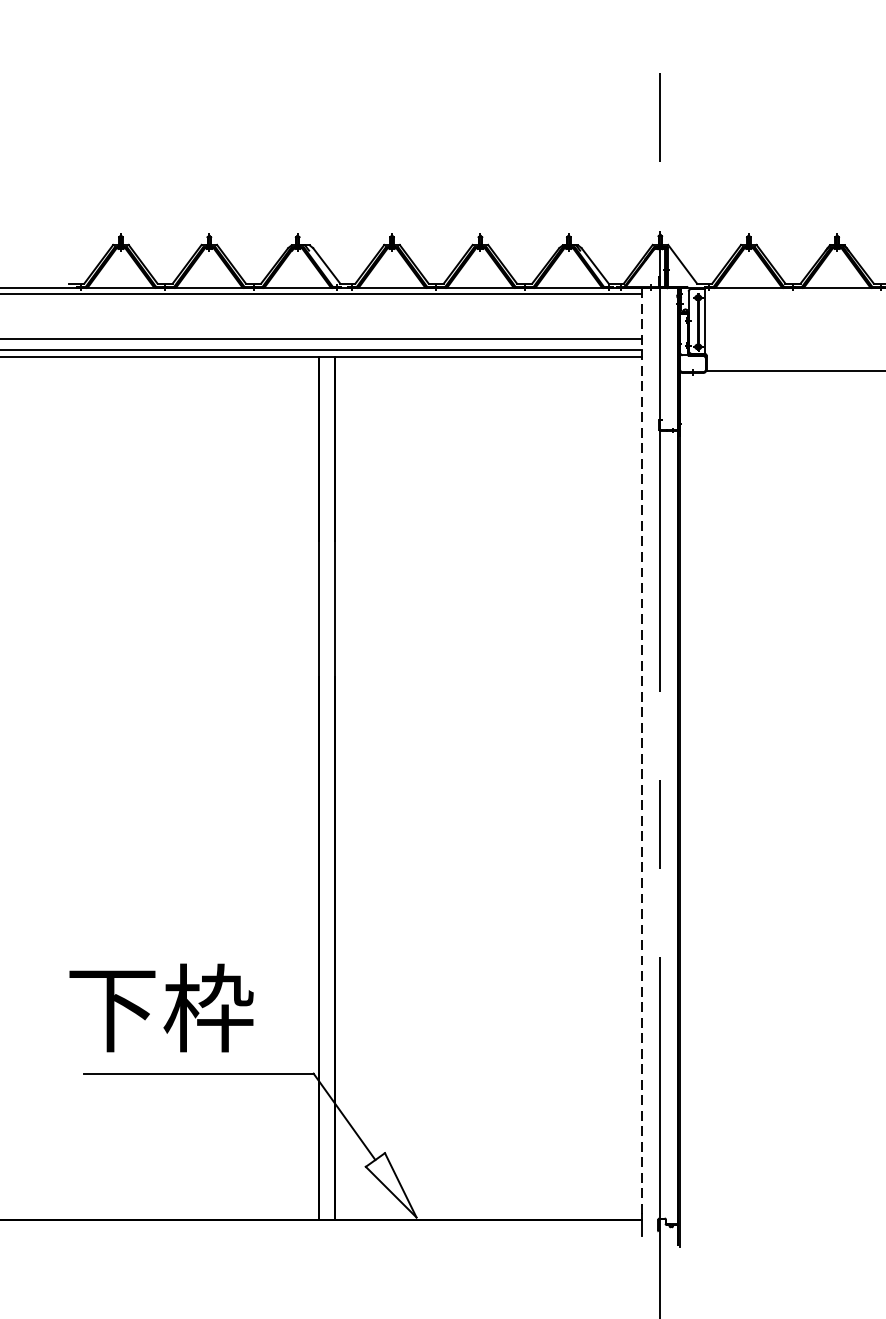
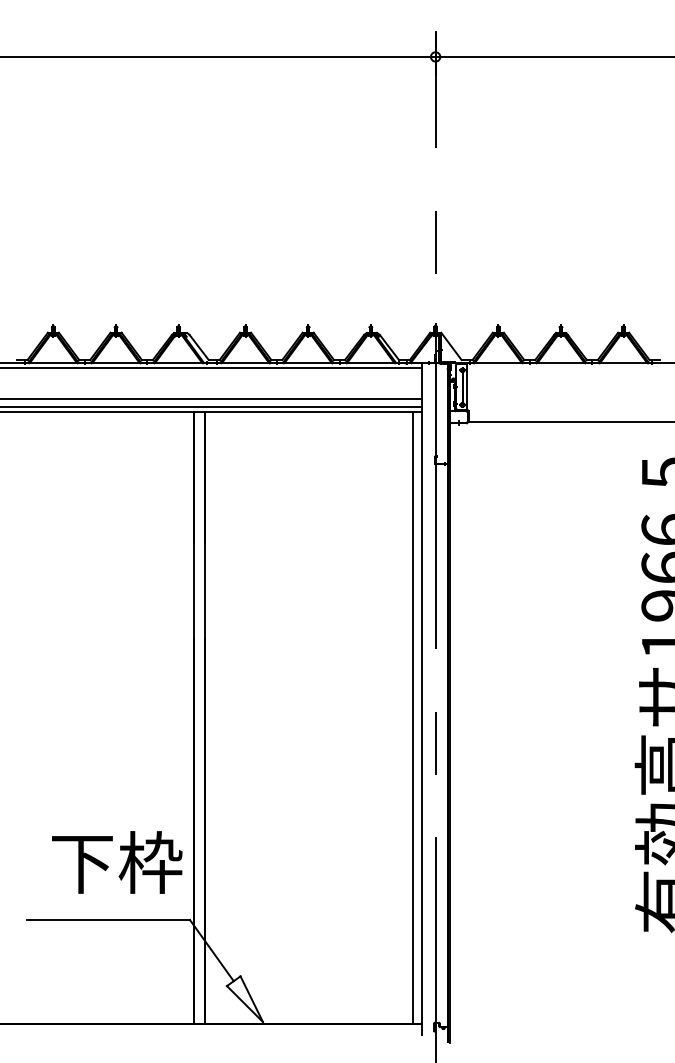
line: (641, 751) -> (422, 691), dashed -> solid
line: (627, 787) -> (412, 717), added
text: (161, 1008) -> (117, 862), moved

